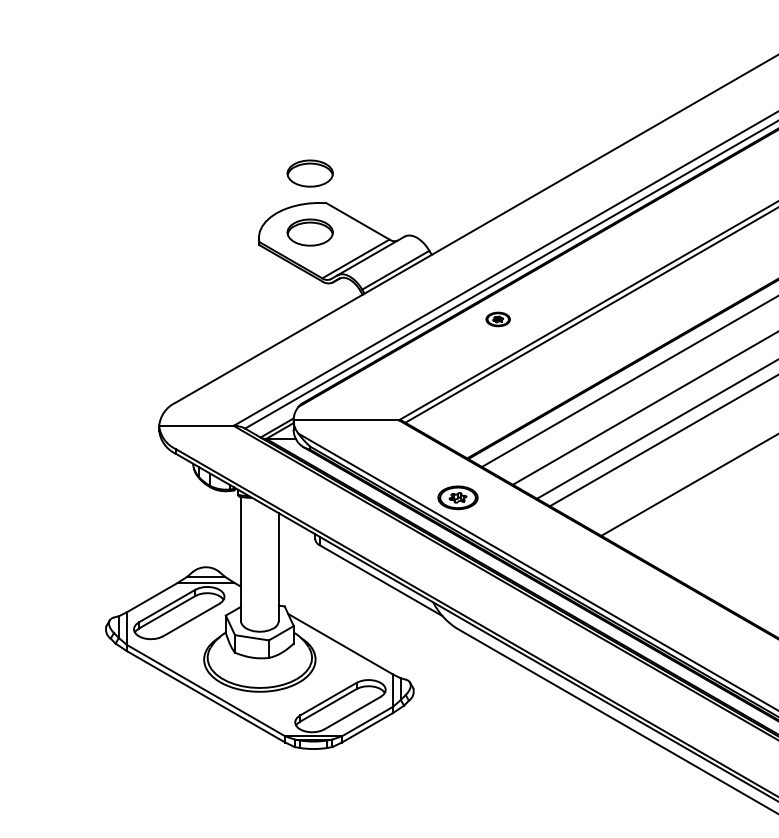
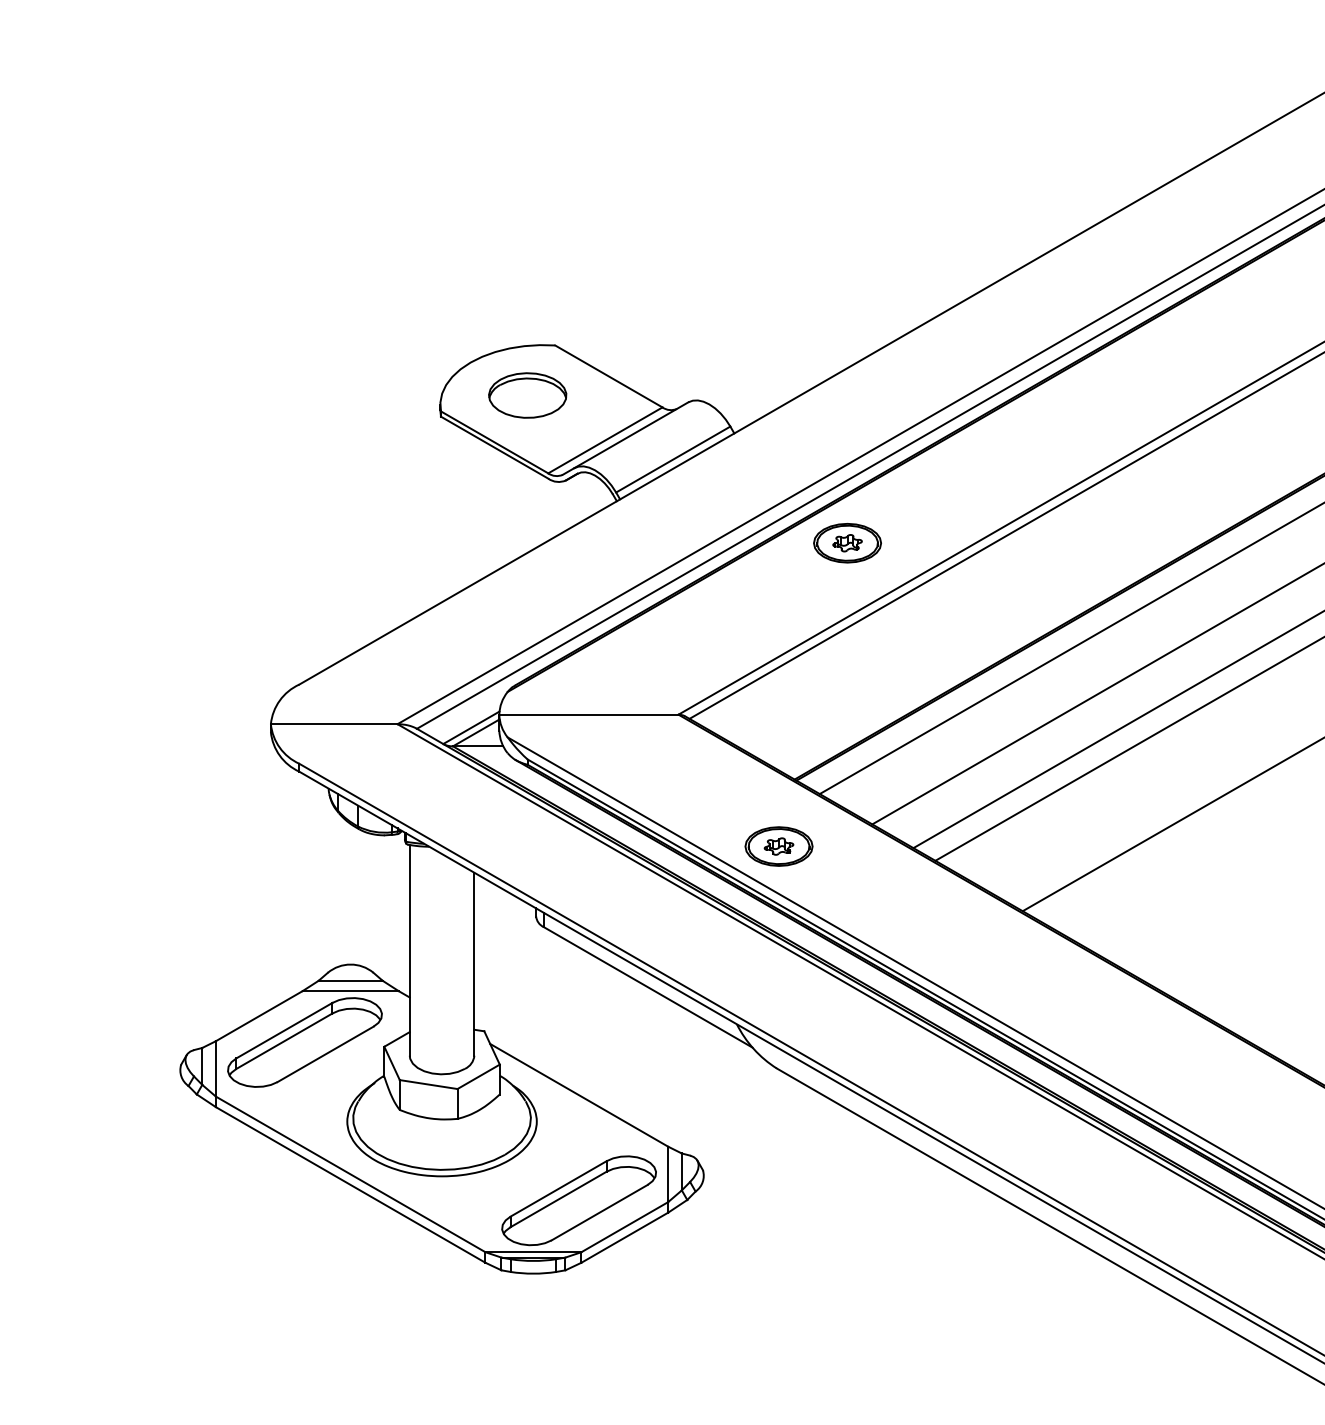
part: (309, 173) -> (526, 295), removed
part: (497, 319) -> (846, 543), size x1.67

